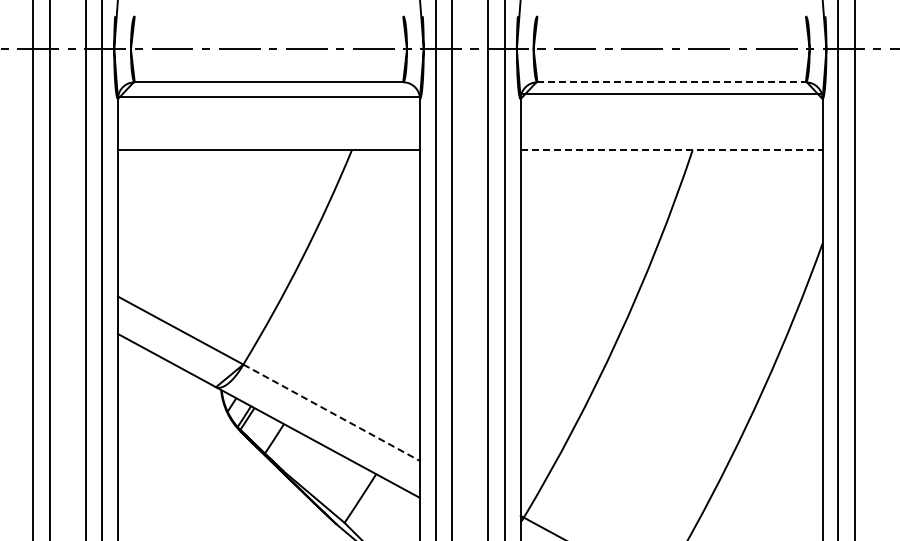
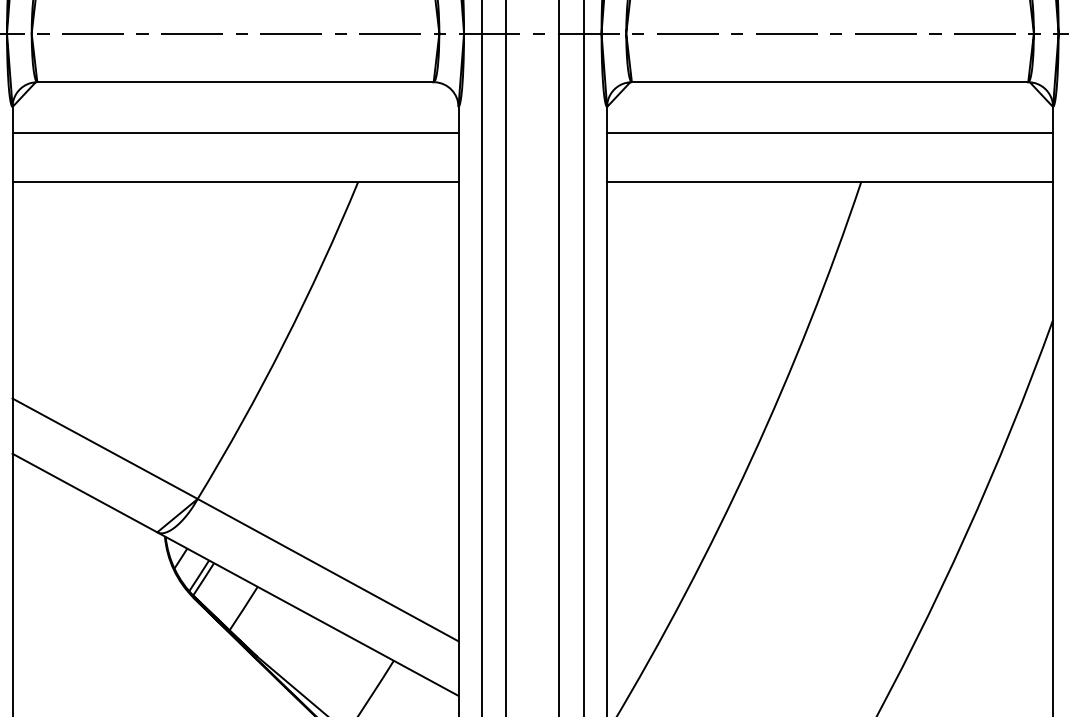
line: (672, 82) -> (831, 82), dashed -> solid
line: (671, 94) -> (829, 132), moved
line: (268, 97) -> (234, 132), moved
line: (672, 150) -> (831, 182), dashed -> solid
line: (331, 412) -> (327, 569), dashed -> solid

